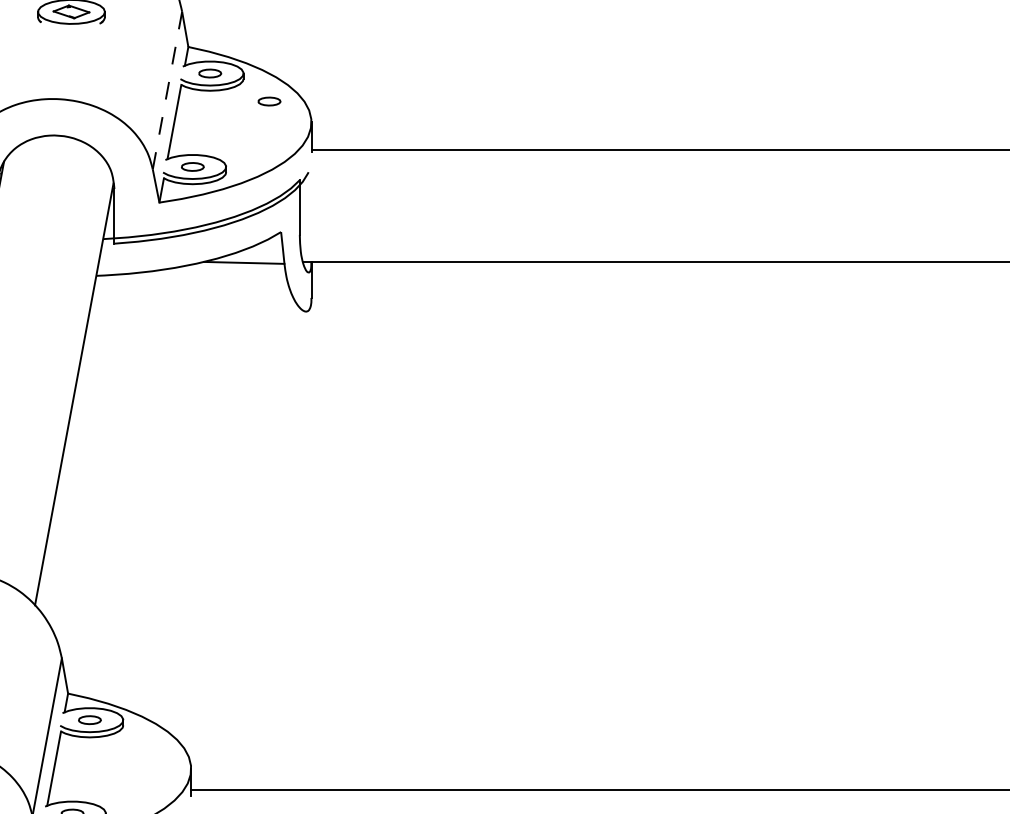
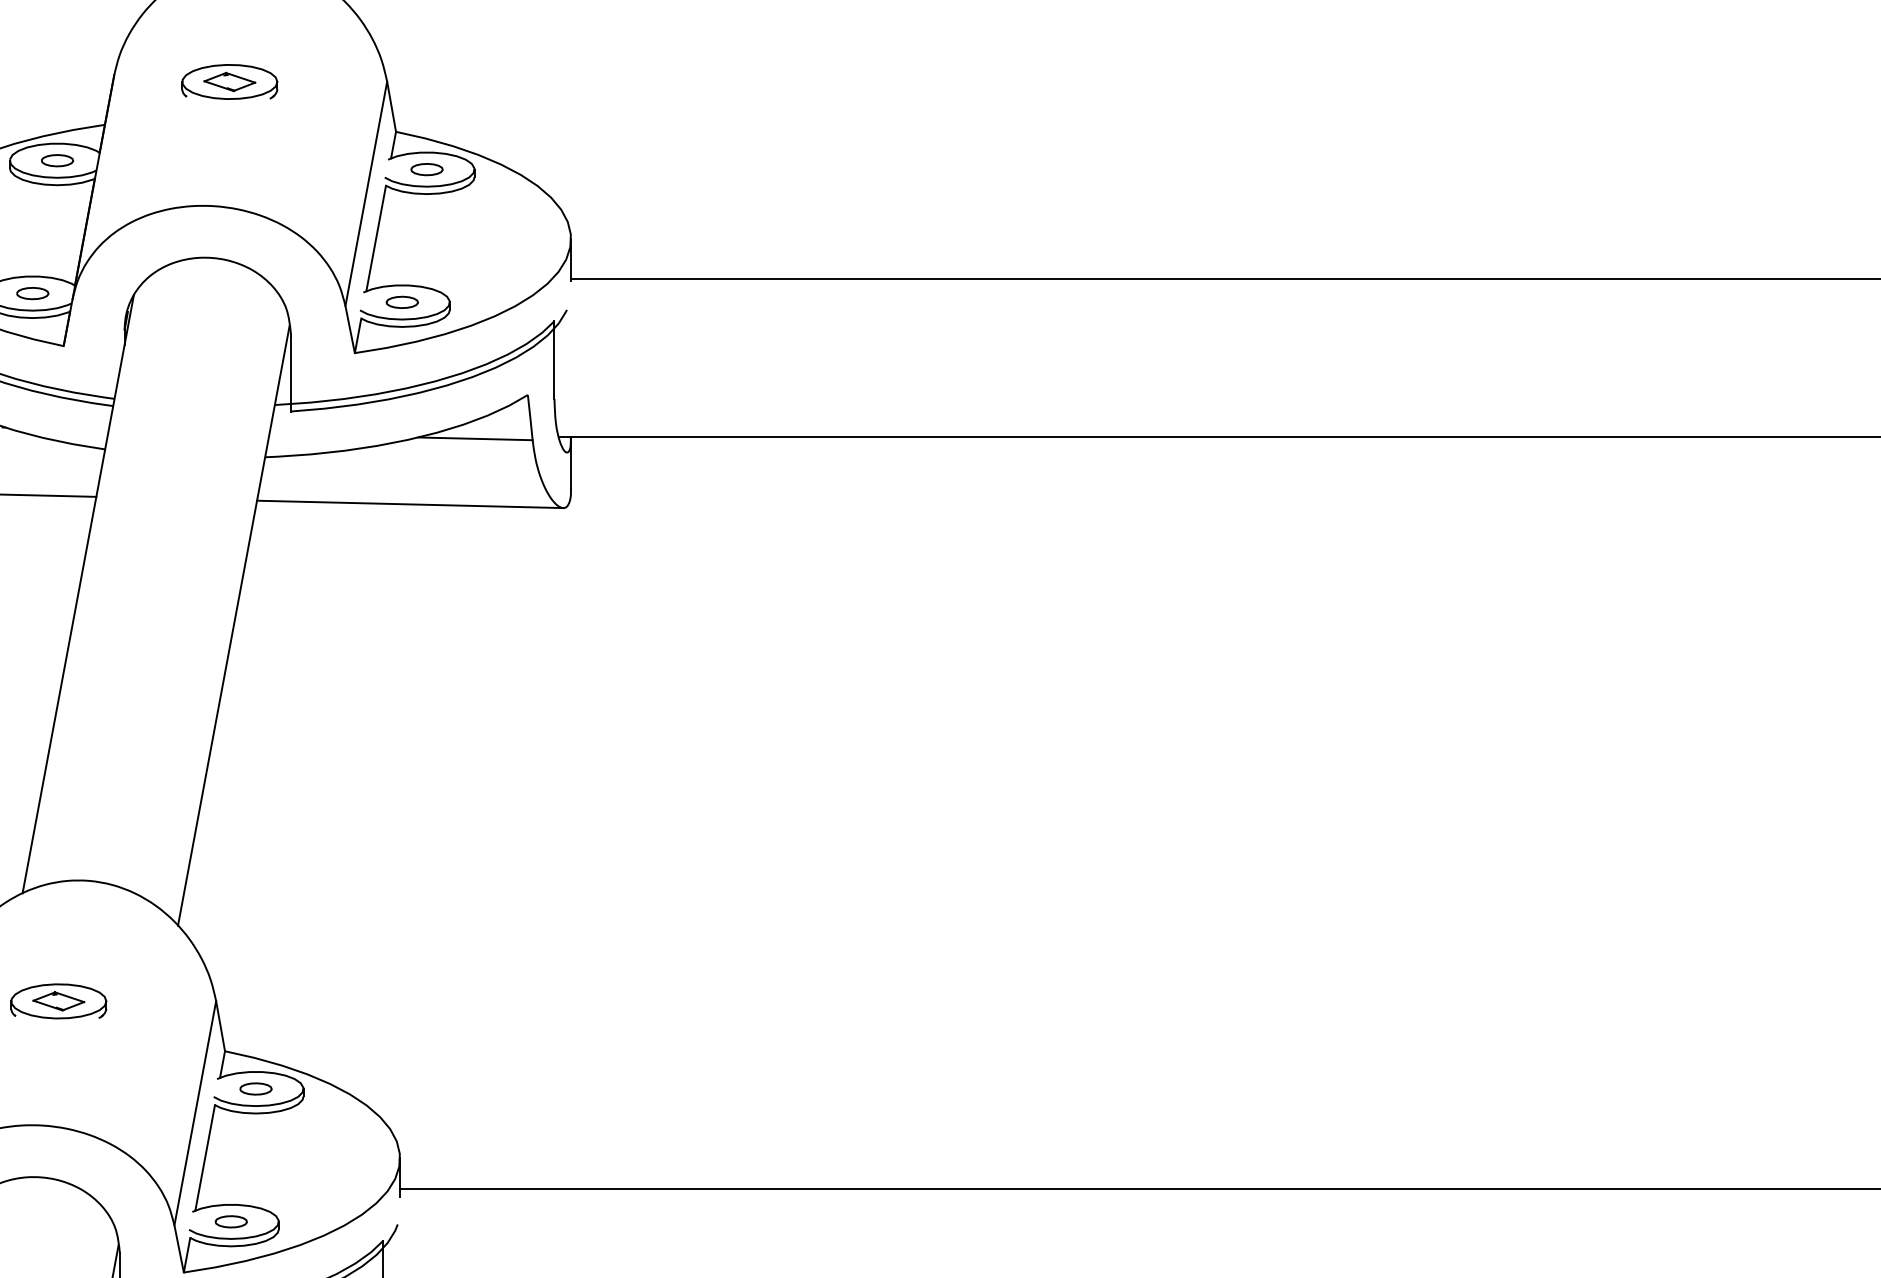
line: (167, 91) -> (366, 194), dashed -> solid
part: (268, 100) -> (510, 208), removed
line: (198, 309) -> (410, 504), added

